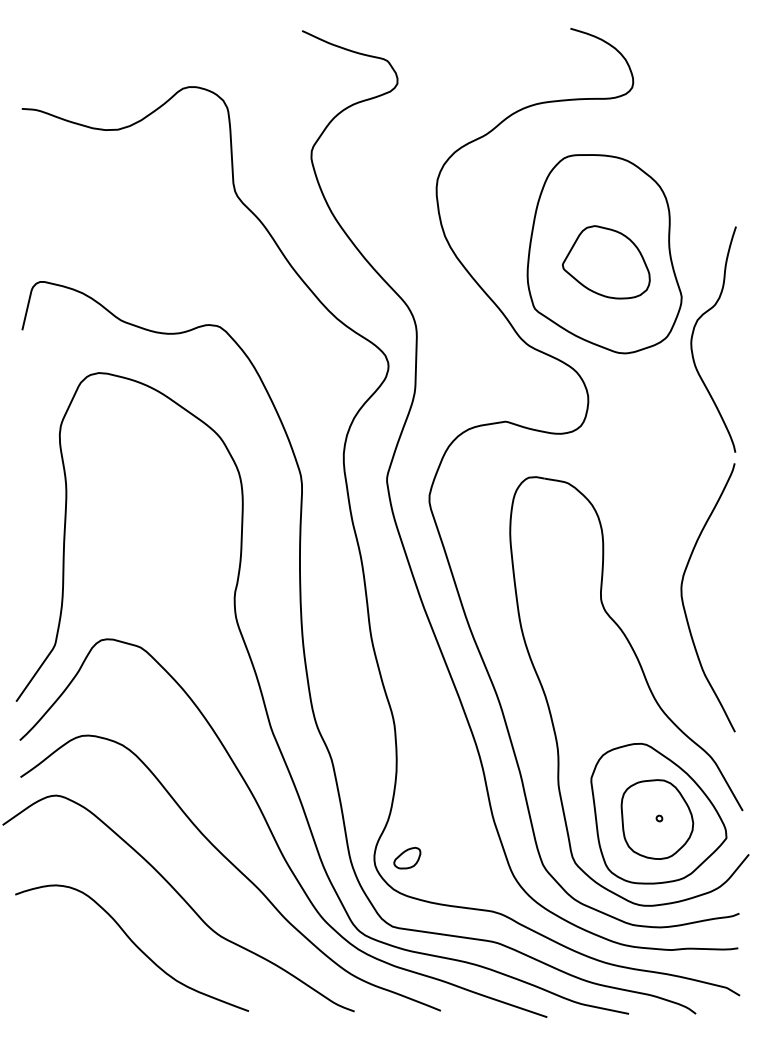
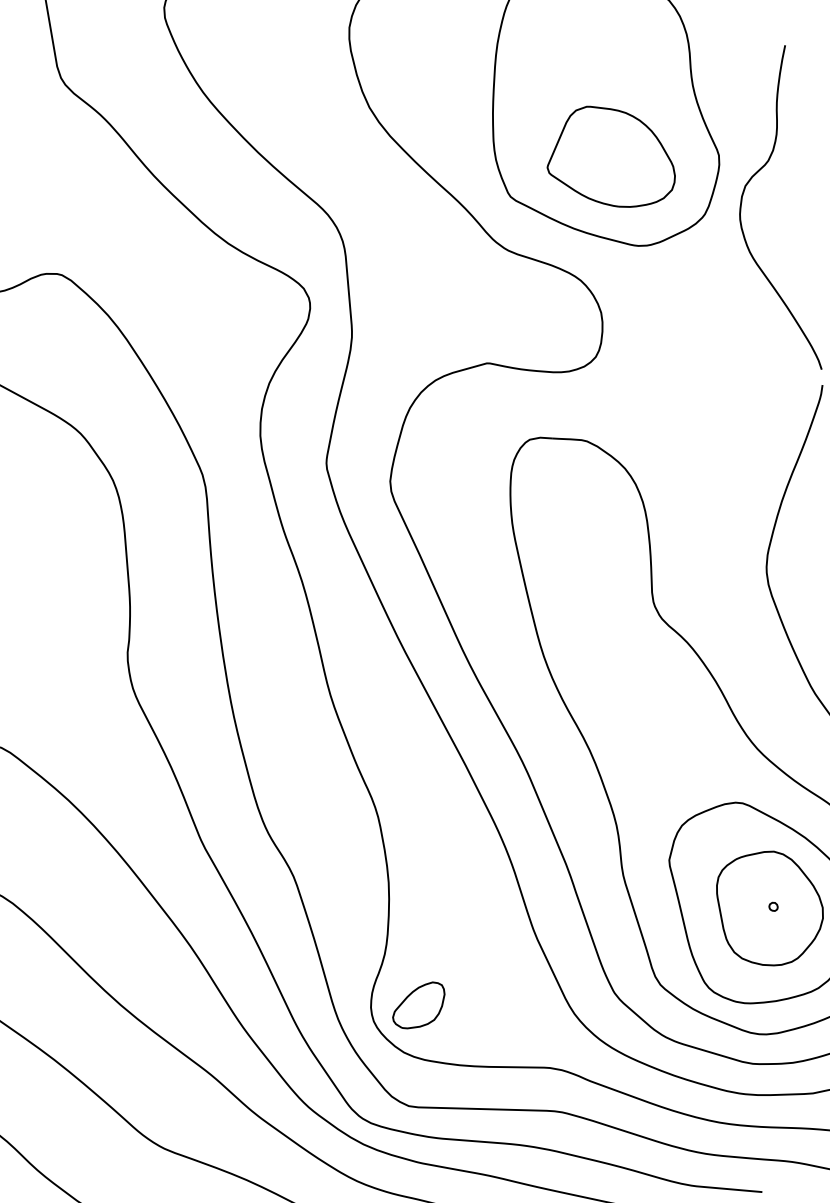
part: (606, 262) -> (609, 157), moved
part: (406, 857) -> (417, 1004), size x1.43

